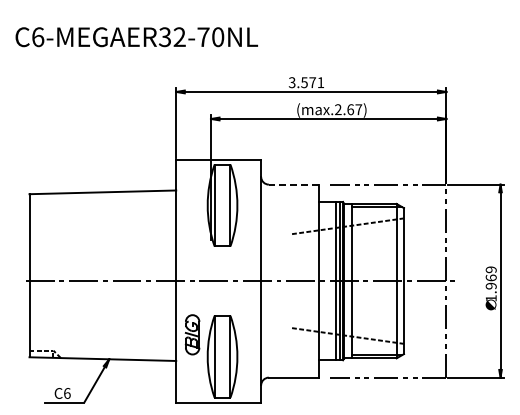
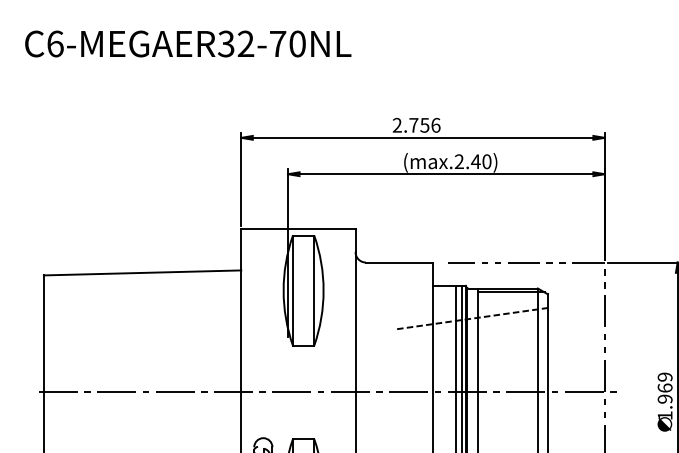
text: (136, 37) -> (187, 44), moved
text: (306, 82) -> (416, 125), 3.571 -> 2.756
text: (354, 109) -> (481, 161), (max.2.67) -> (max.2.40)
line: (293, 184) -> (399, 262), dashed -> solid

